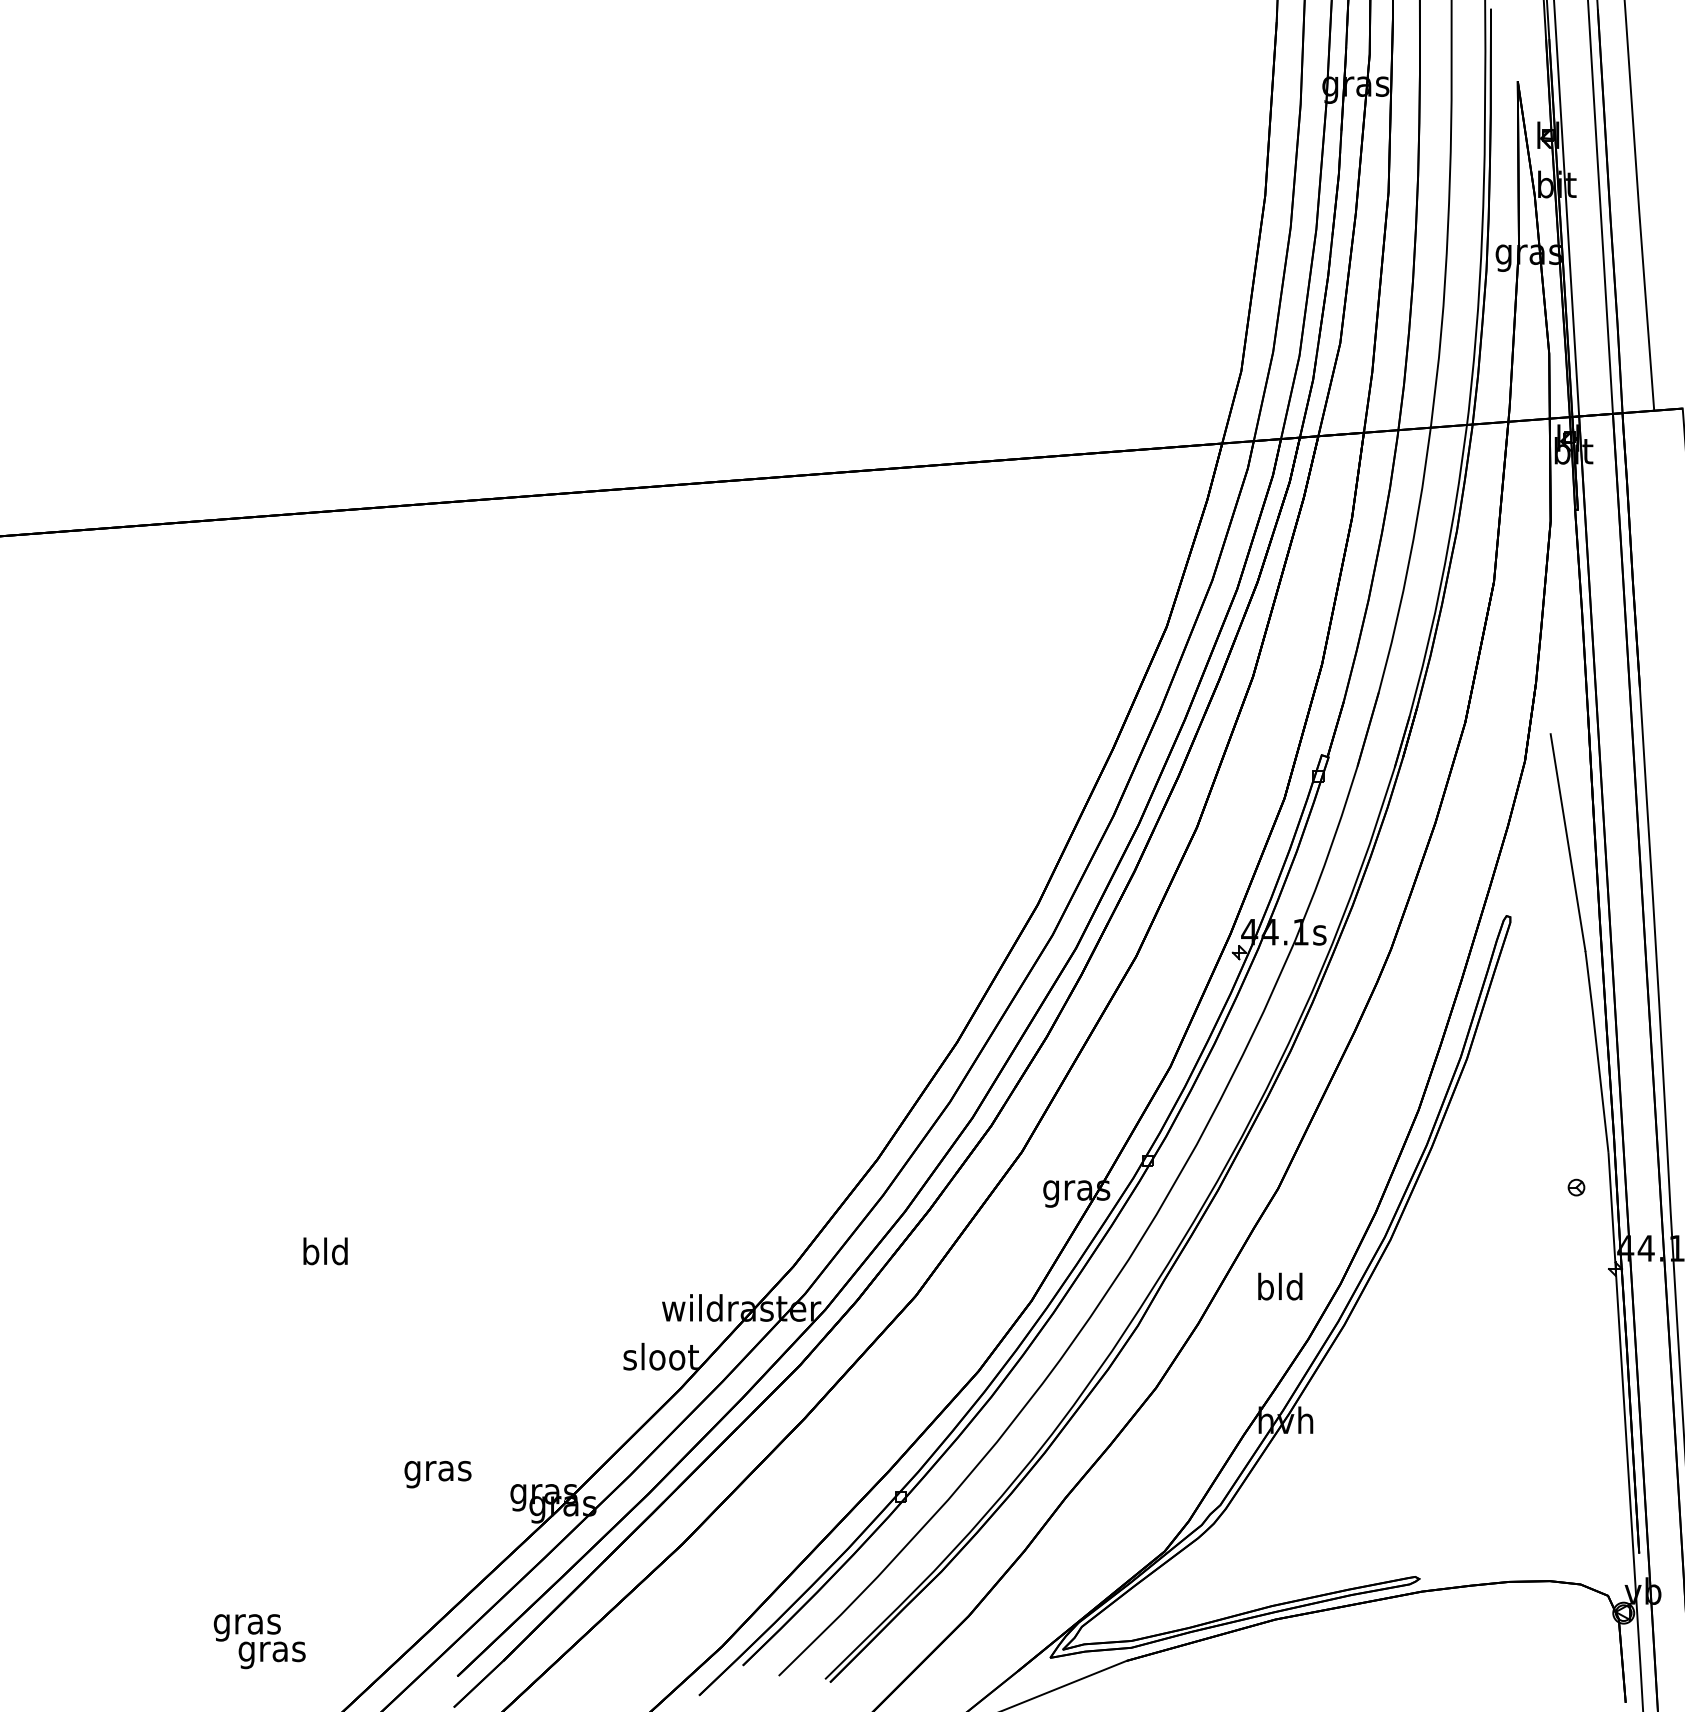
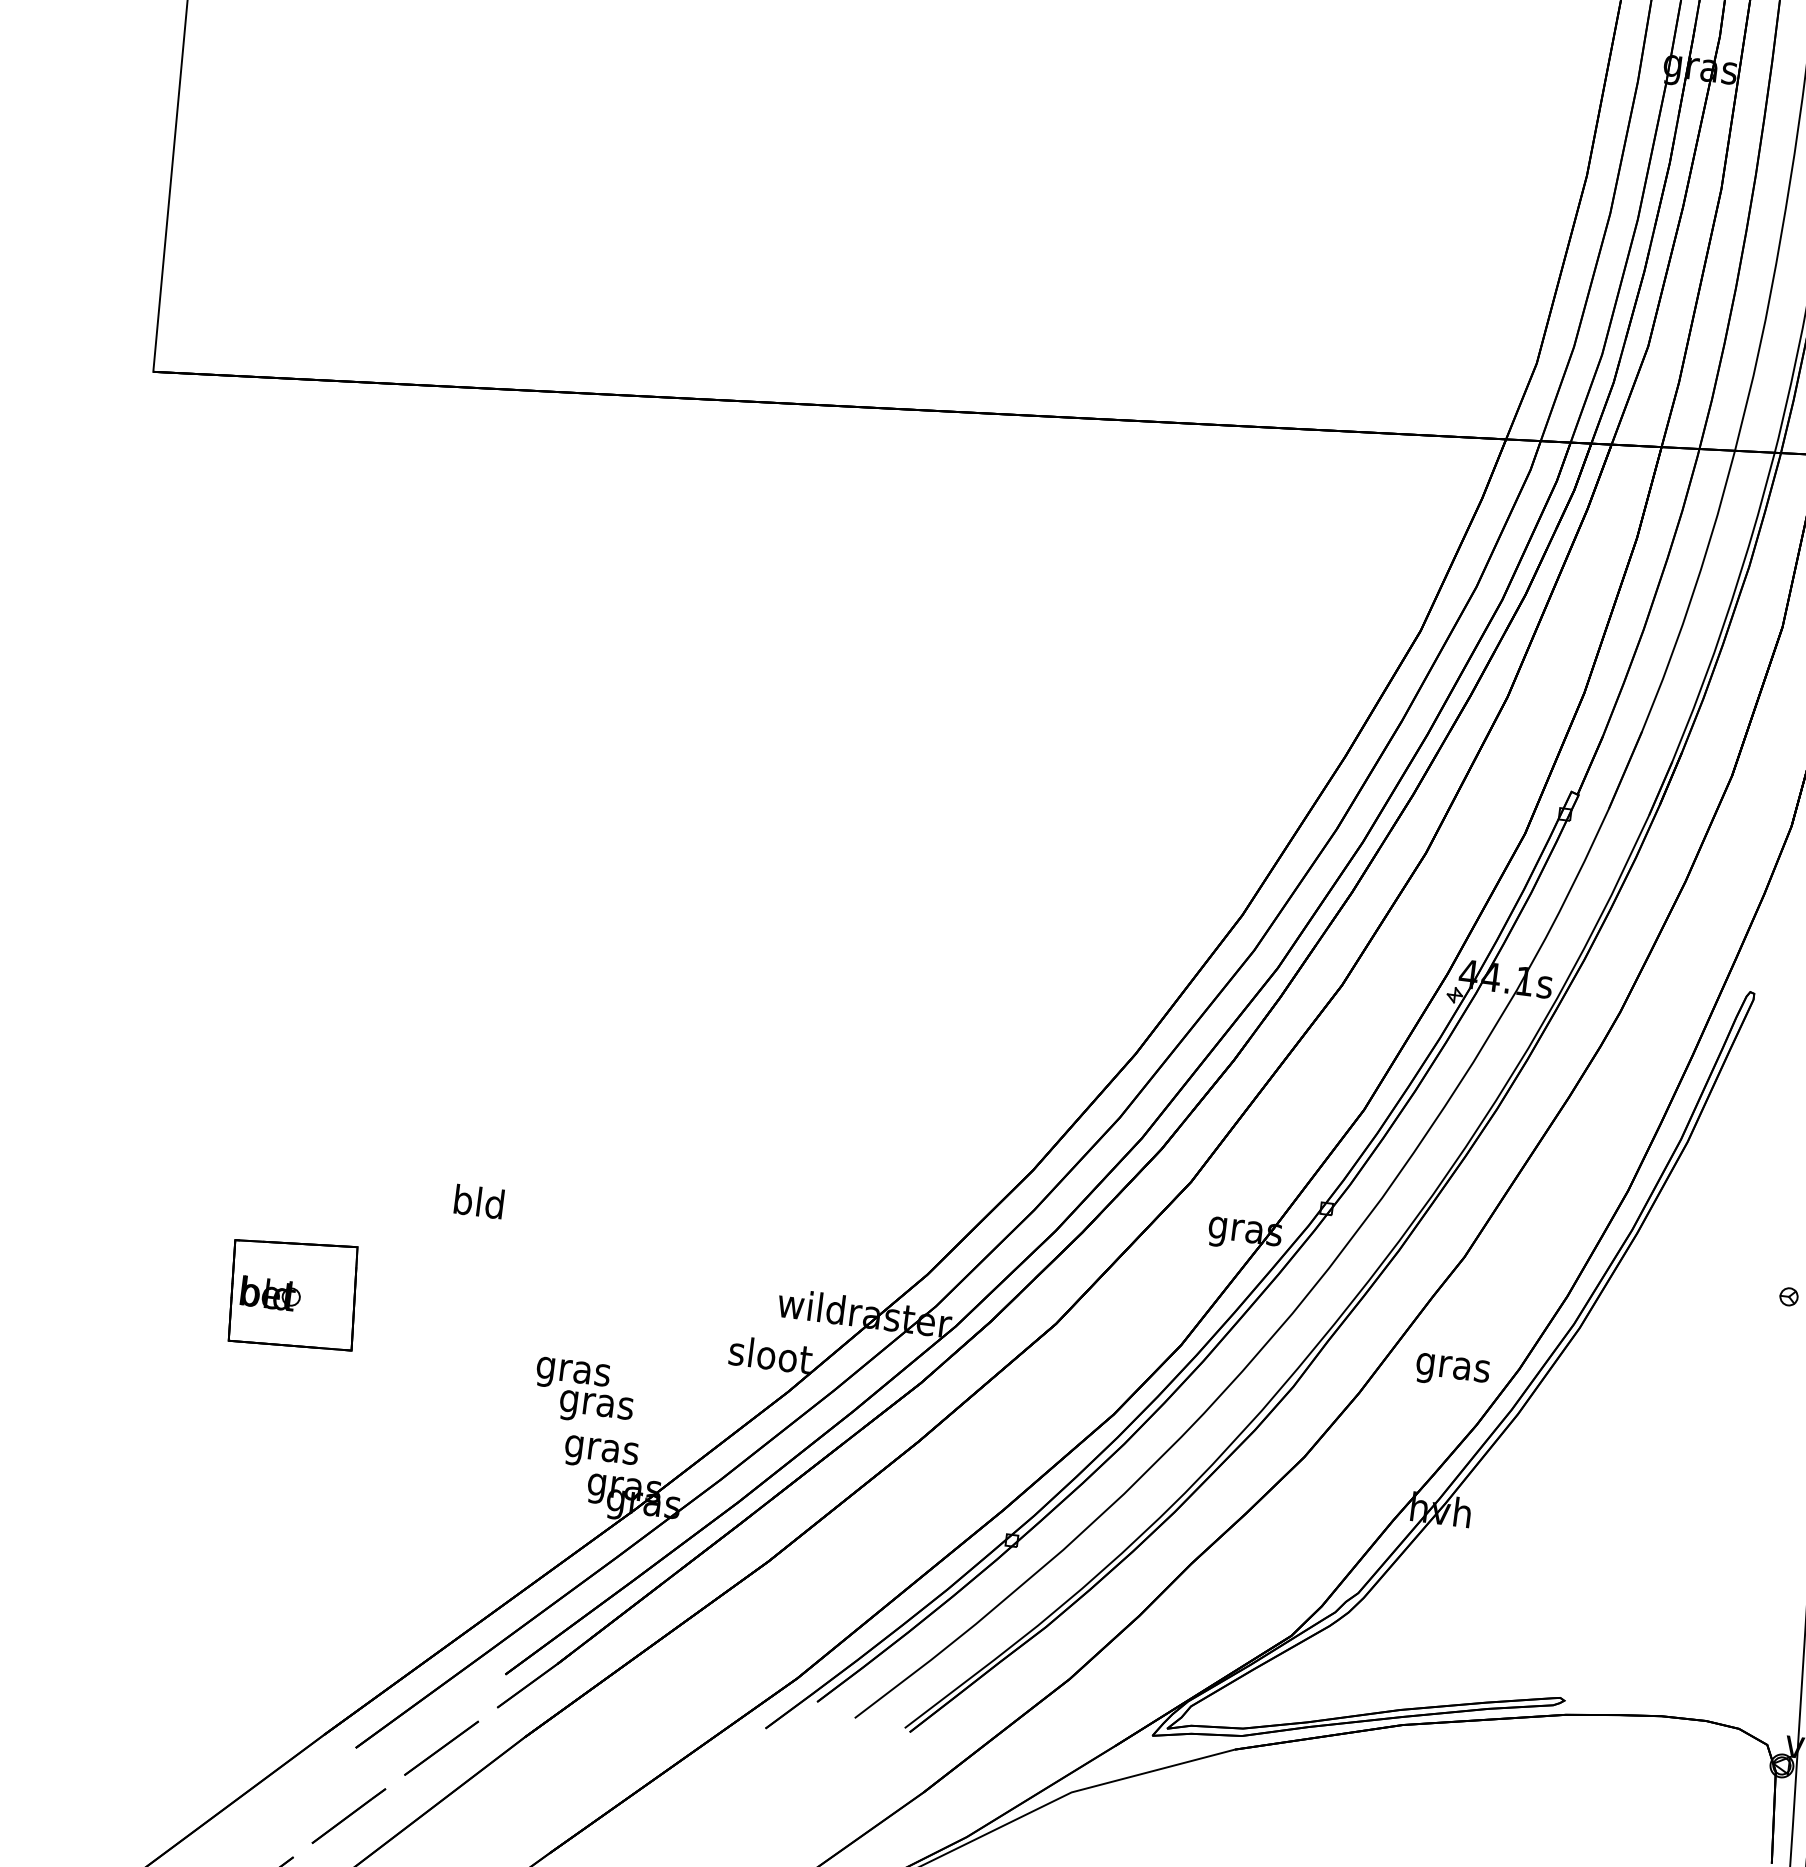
text: (325, 1251) -> (479, 1201), moved
text: (1280, 1289) -> (1453, 1366), bld -> gras
part: (221, 1355) -> (293, 1293), added
text: (437, 1474) -> (600, 1453), moved
text: (259, 1641) -> (584, 1391), moved

